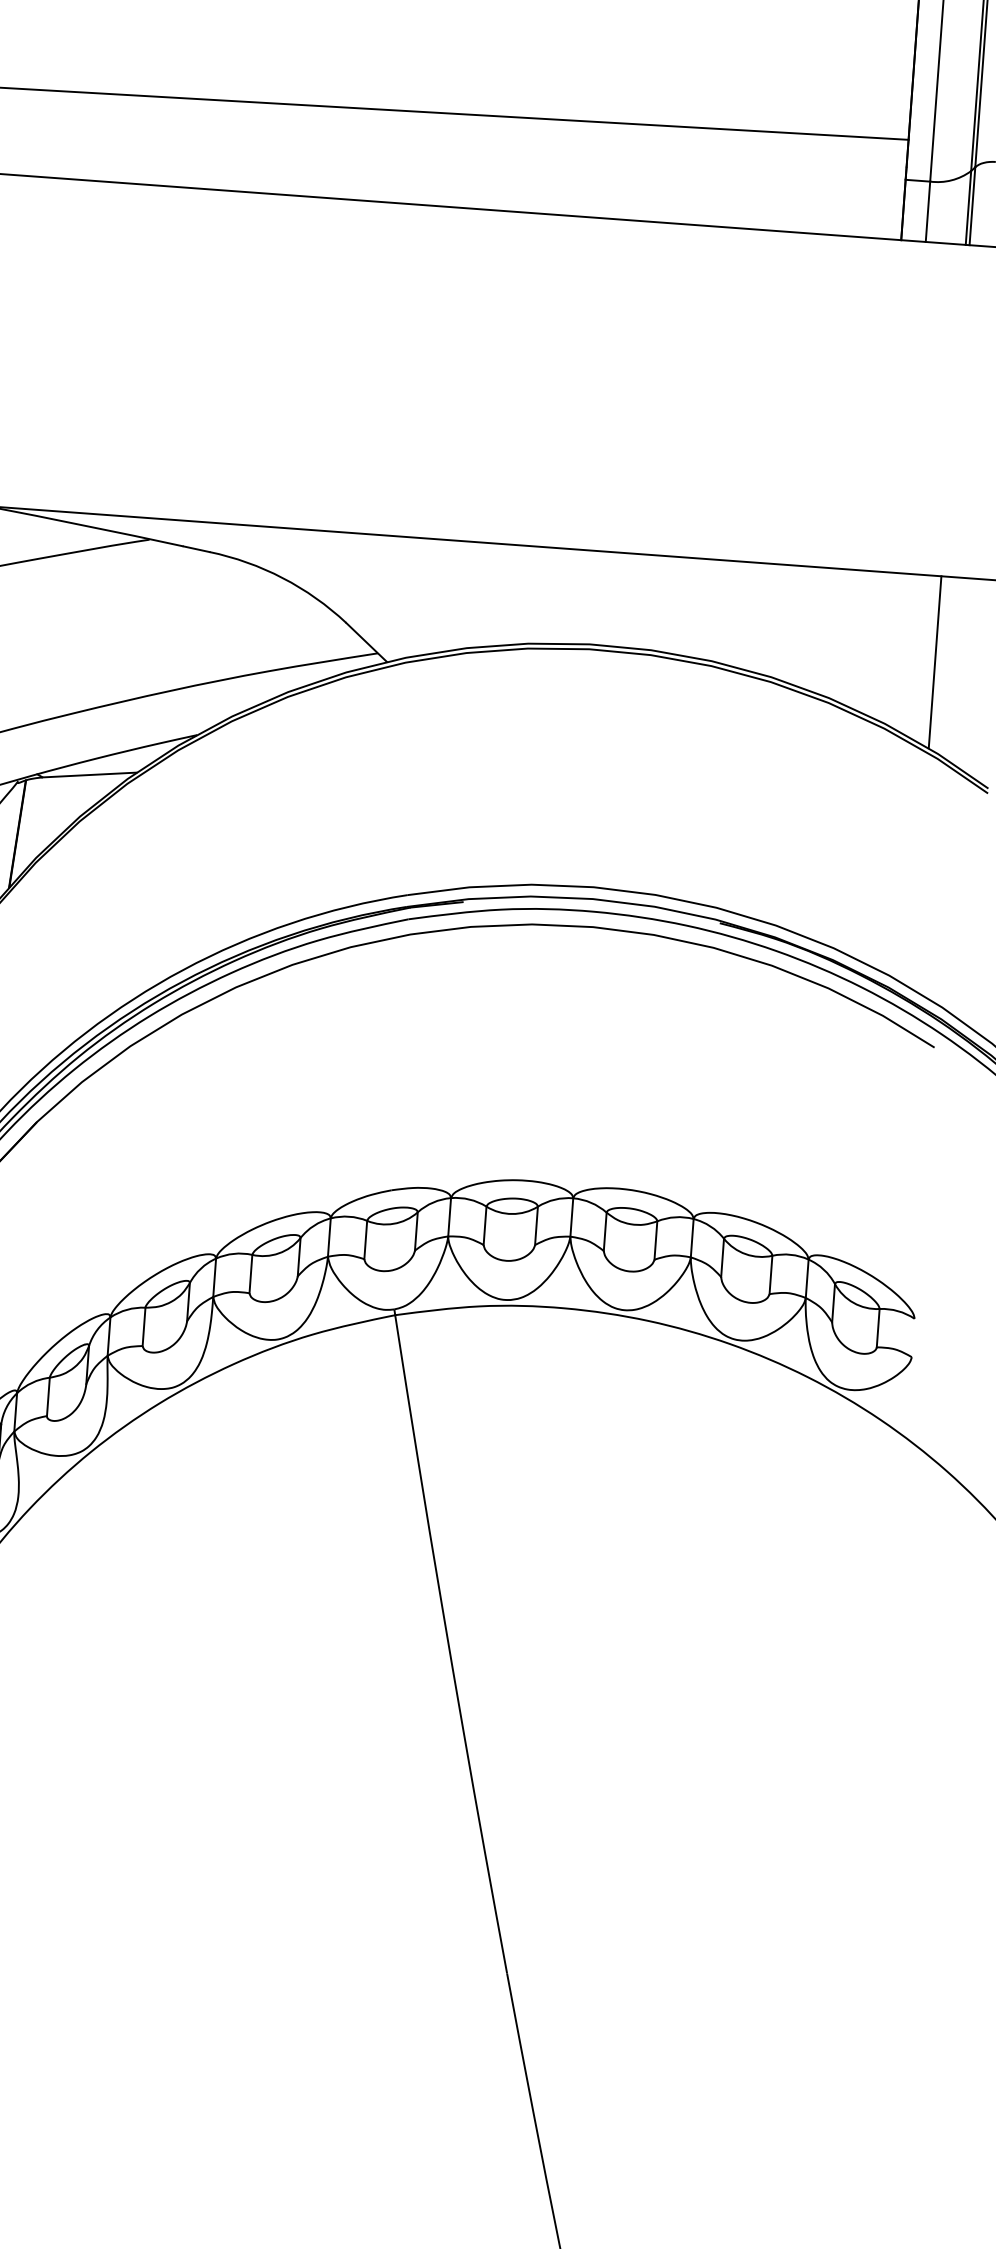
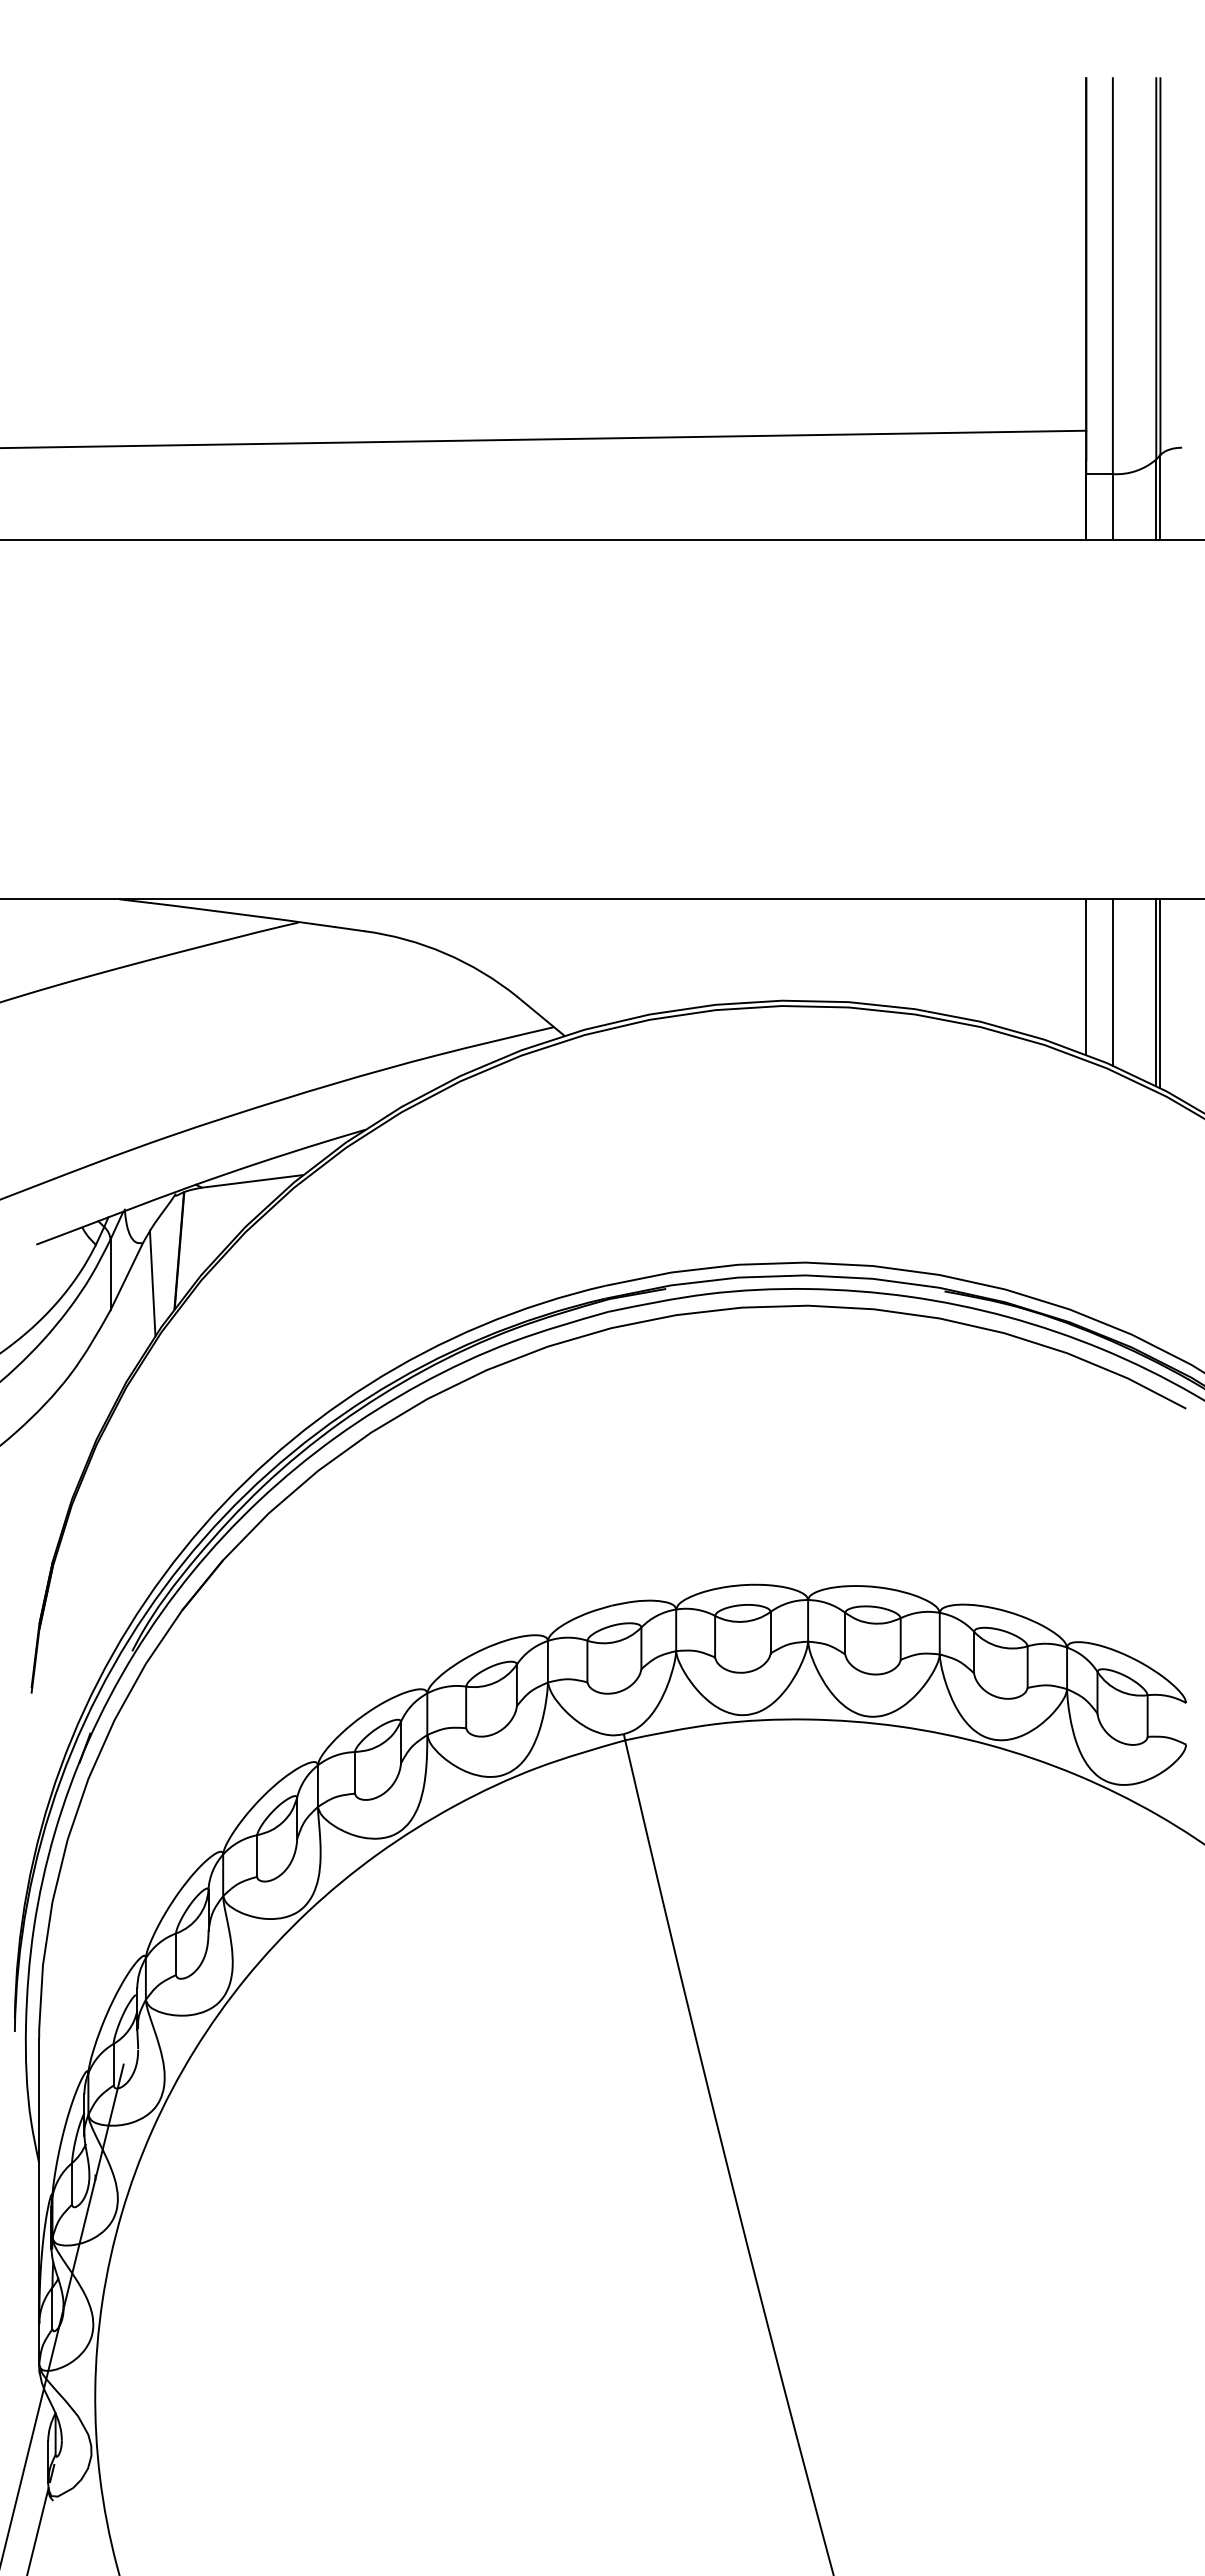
line: (871, 642) -> (1086, 976), added
line: (895, 649) -> (1112, 982), added
line: (938, 663) -> (1160, 993), added

